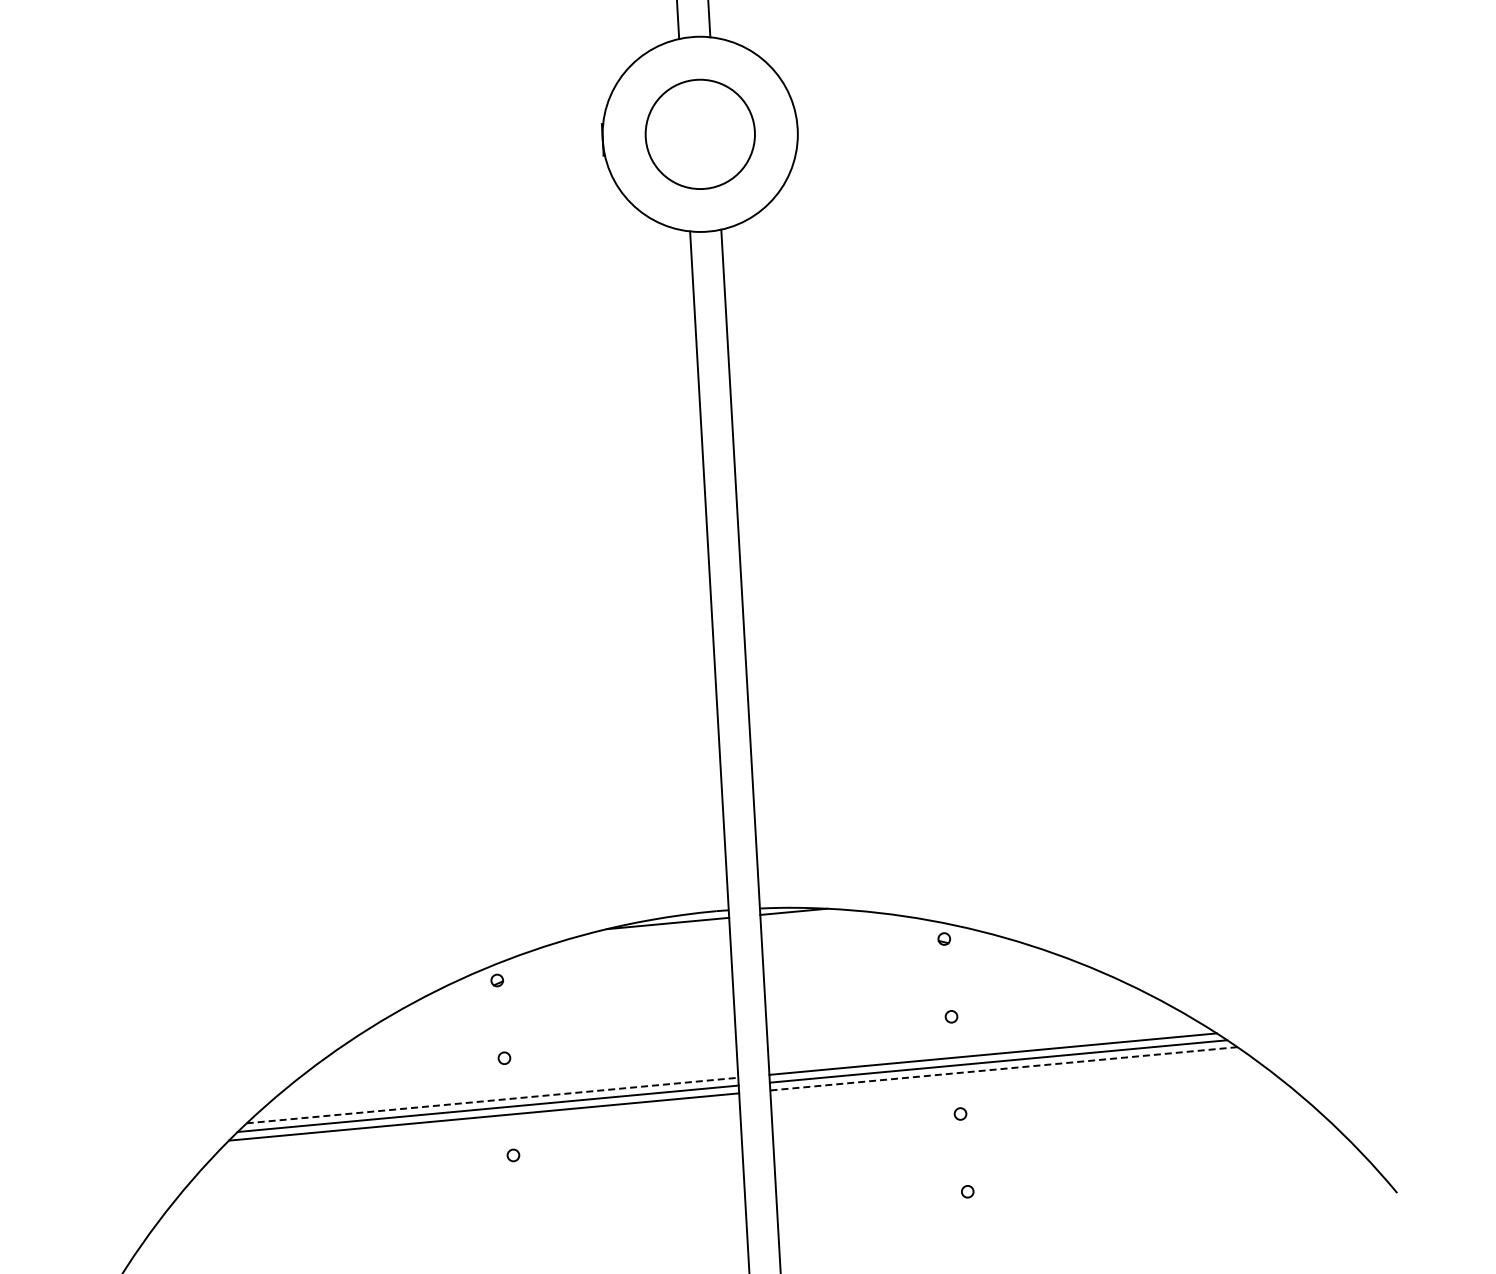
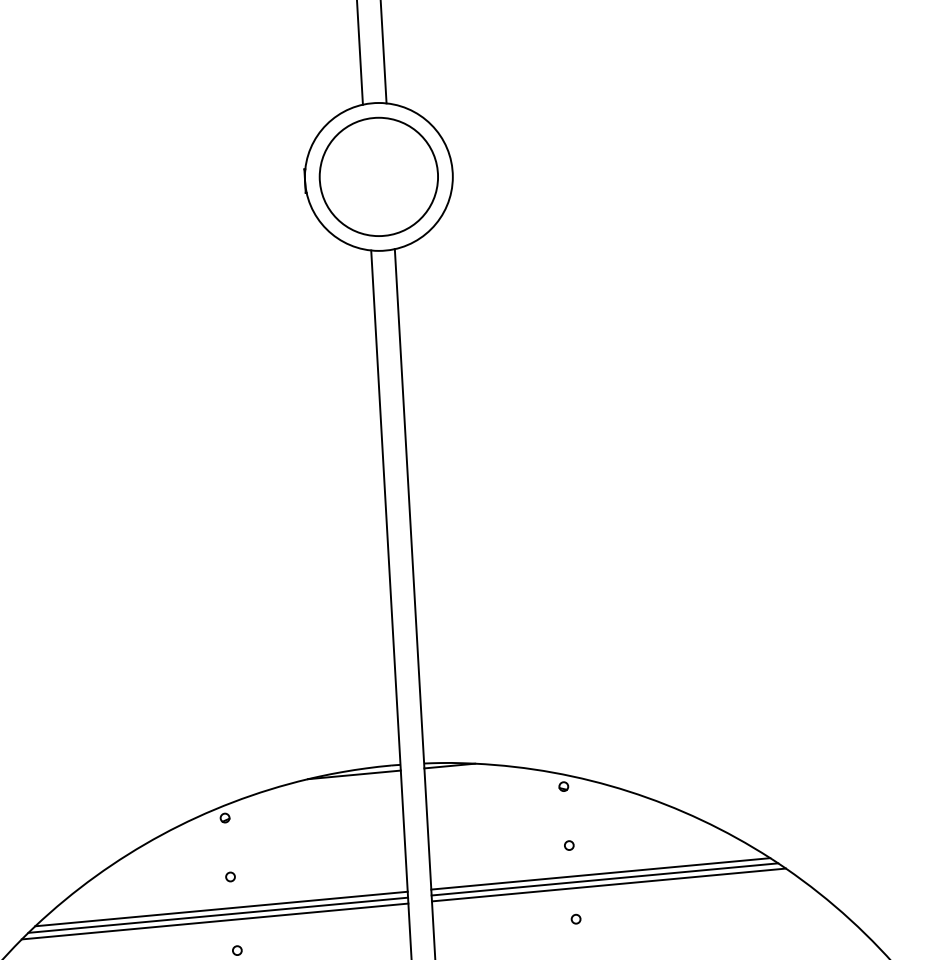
circle: (700, 134) -> (379, 177), size x1.43
line: (1003, 1068) -> (608, 884), dashed -> solid
line: (492, 1100) -> (221, 908), dashed -> solid

